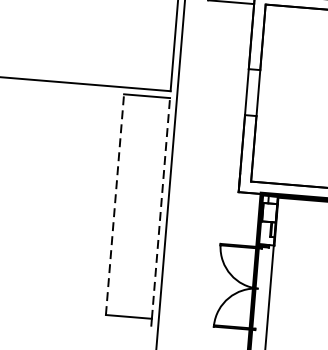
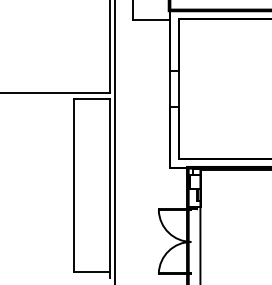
line: (114, 204) -> (73, 185), dashed -> solid
line: (160, 208) -> (109, 185), dashed -> solid

